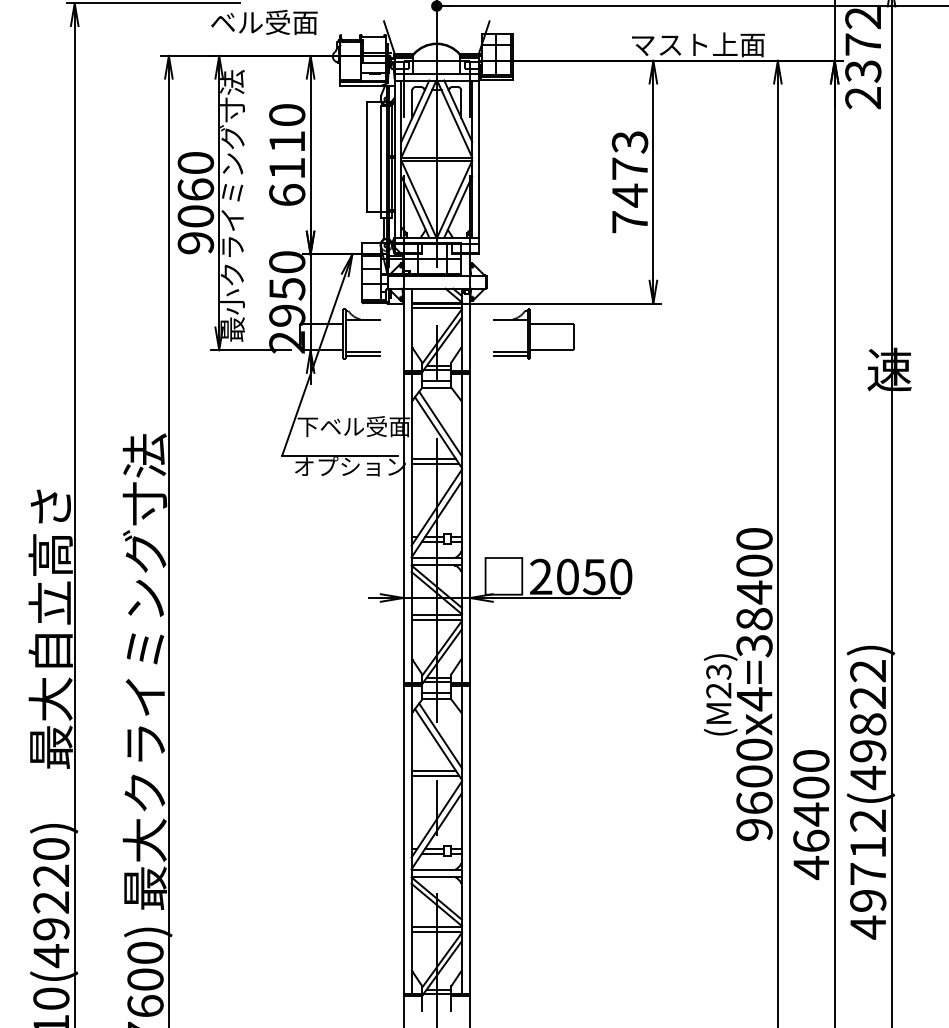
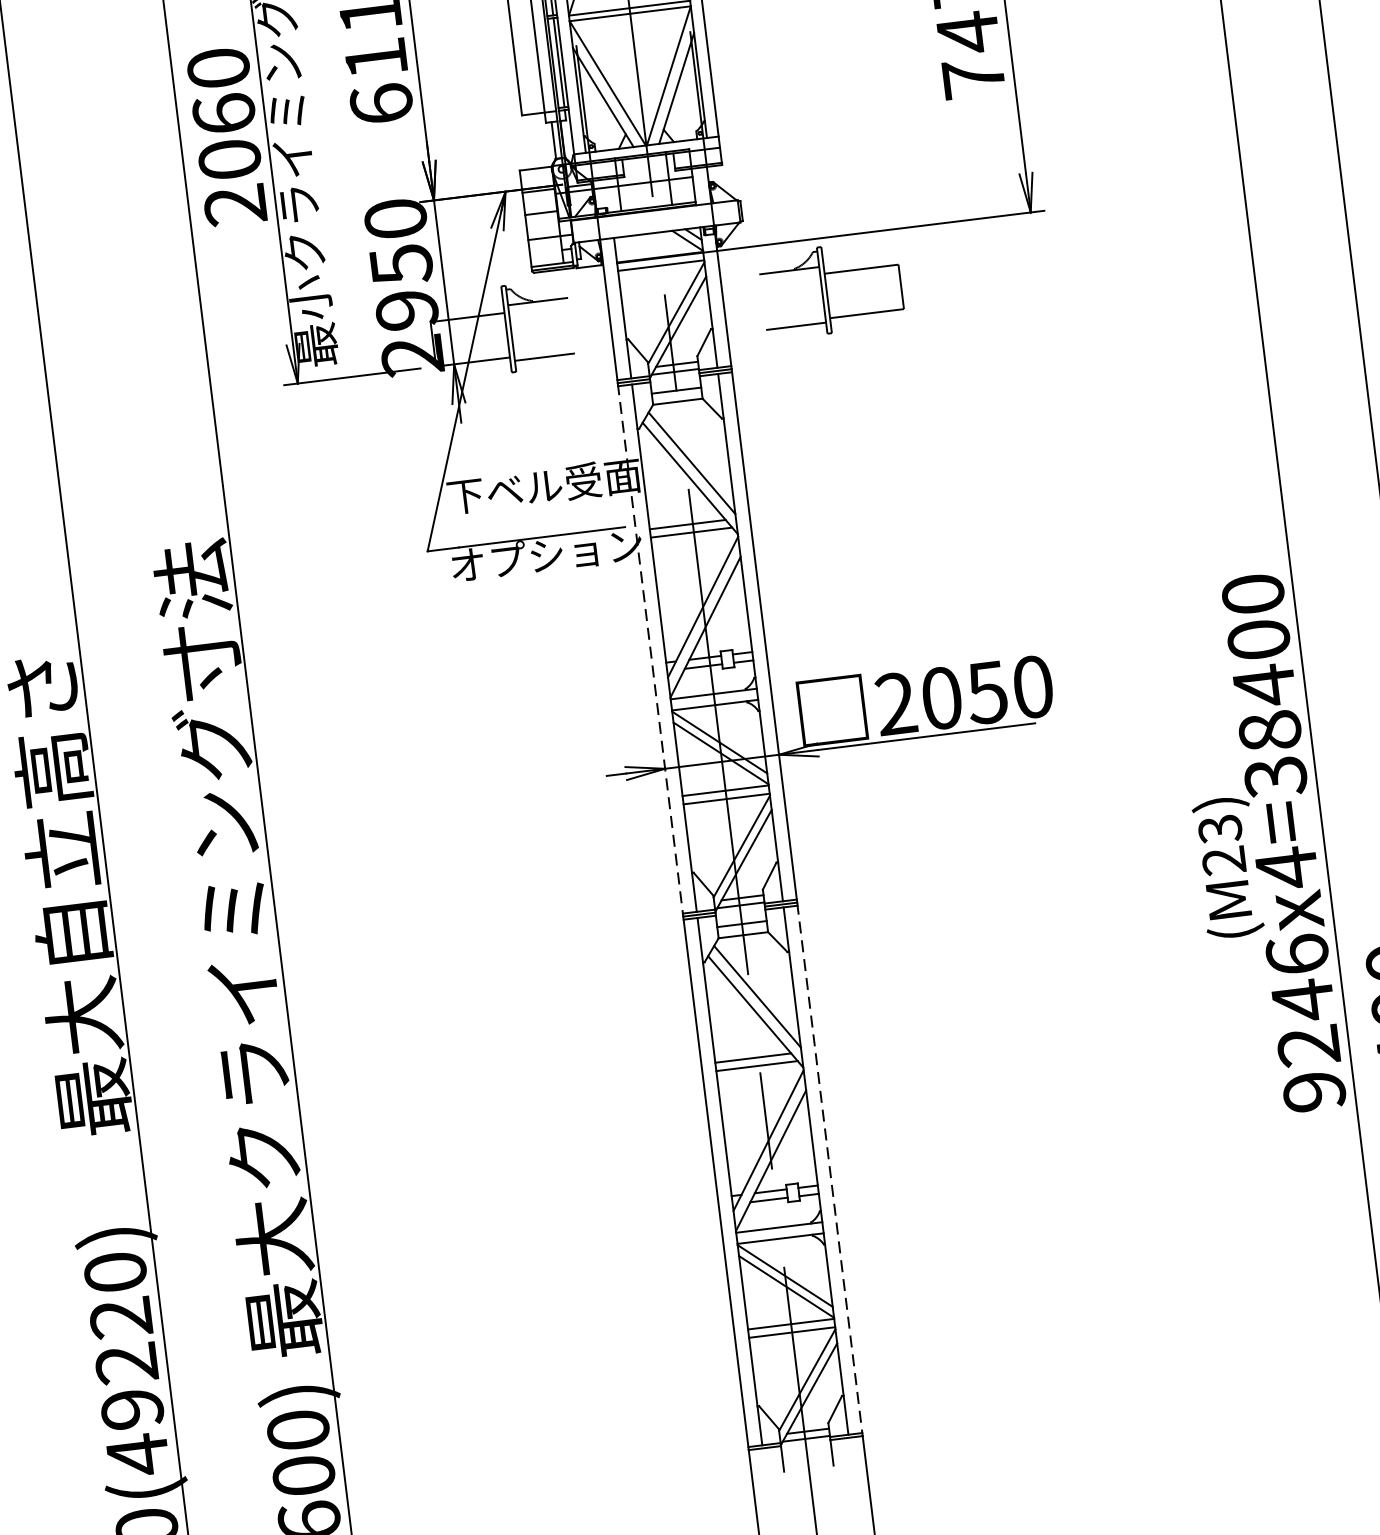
text: (196, 243) -> (236, 205), 9060 -> 2060
line: (362, 356) -> (544, 364), removed
line: (509, 356) -> (795, 333), removed
line: (403, 528) -> (650, 649), solid -> dashed
text: (754, 776) -> (1303, 1000), 9600x4=38400 -> 9246x4=38400
line: (470, 840) -> (830, 1169), solid -> dashed

